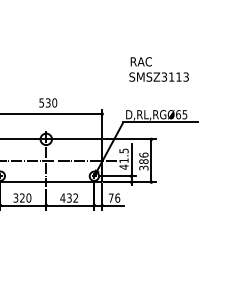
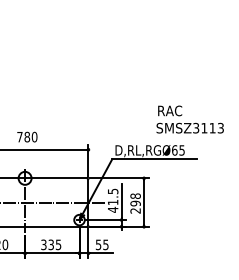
text: (158, 69) -> (189, 119), moved
text: (44, 102) -> (23, 136), 530 -> 780
text: (143, 161) -> (135, 203), 386 -> 298
text: (69, 197) -> (51, 244), 432 -> 335
text: (114, 197) -> (102, 244), 76 -> 55

